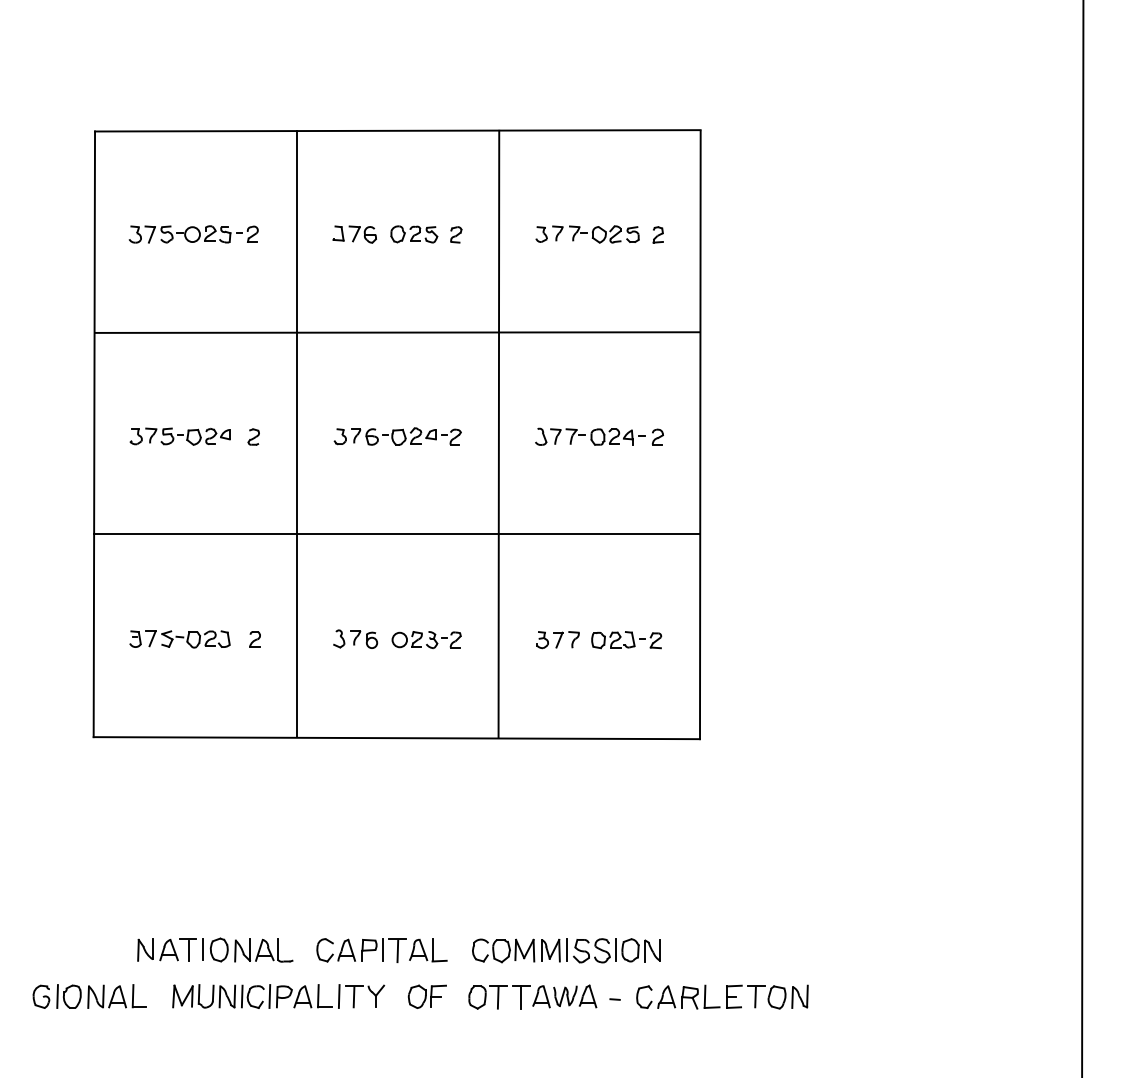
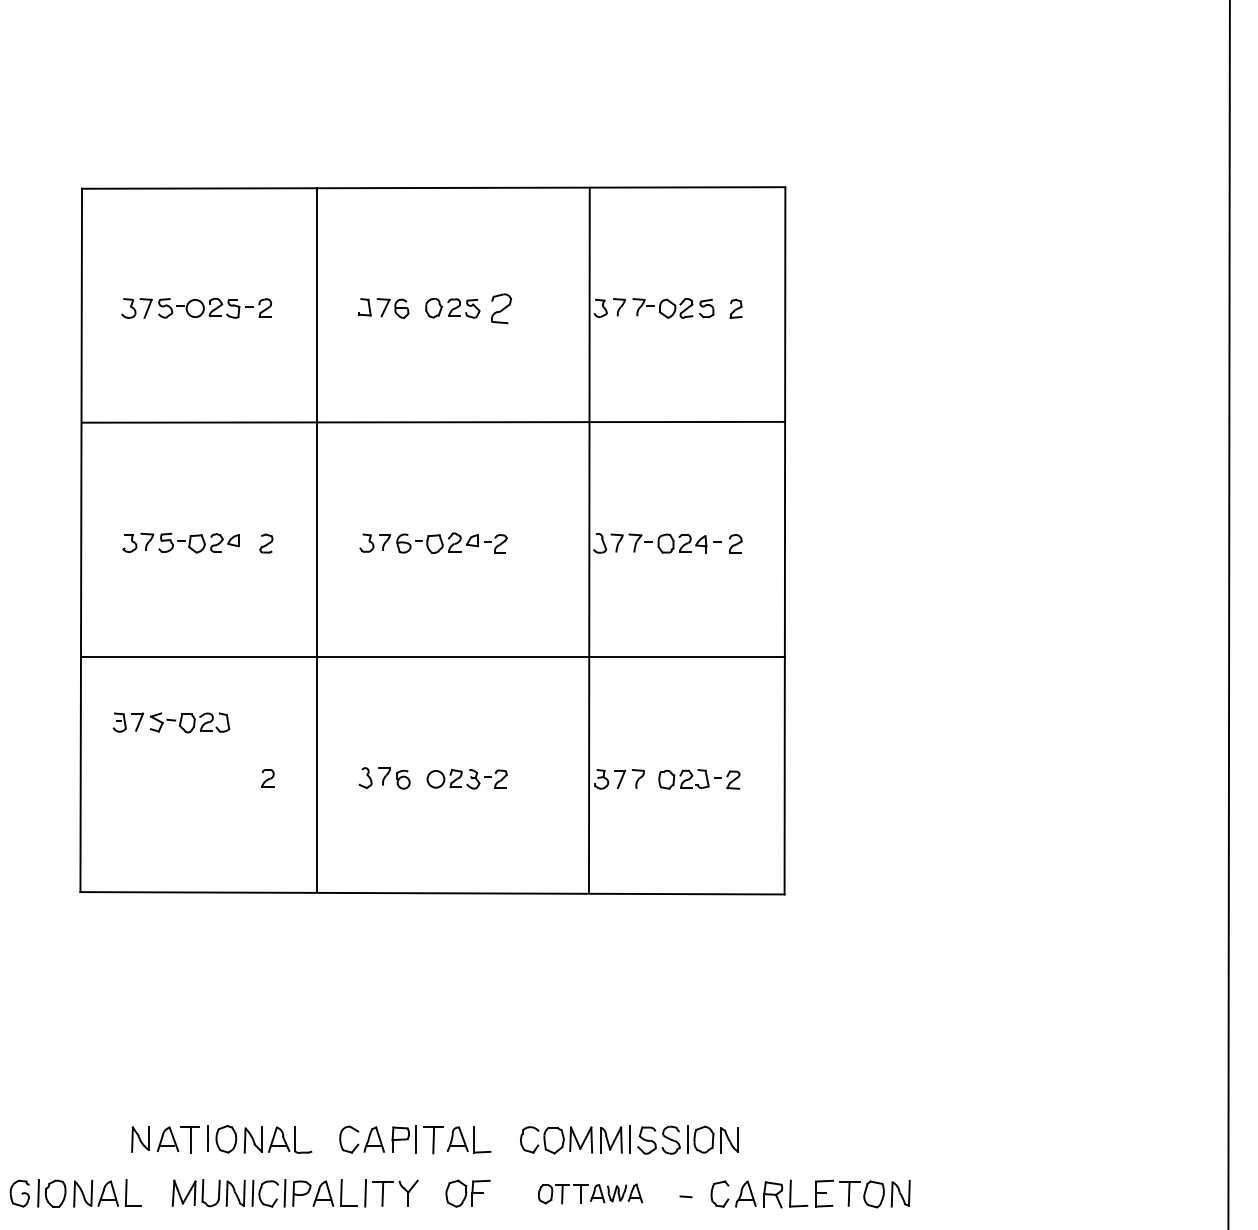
part: (456, 234) -> (501, 308), size x1.6
line: (498, 433) -> (588, 539), moved
part: (179, 639) -> (170, 722), moved
part: (532, 996) -> (590, 1193), size x0.7

